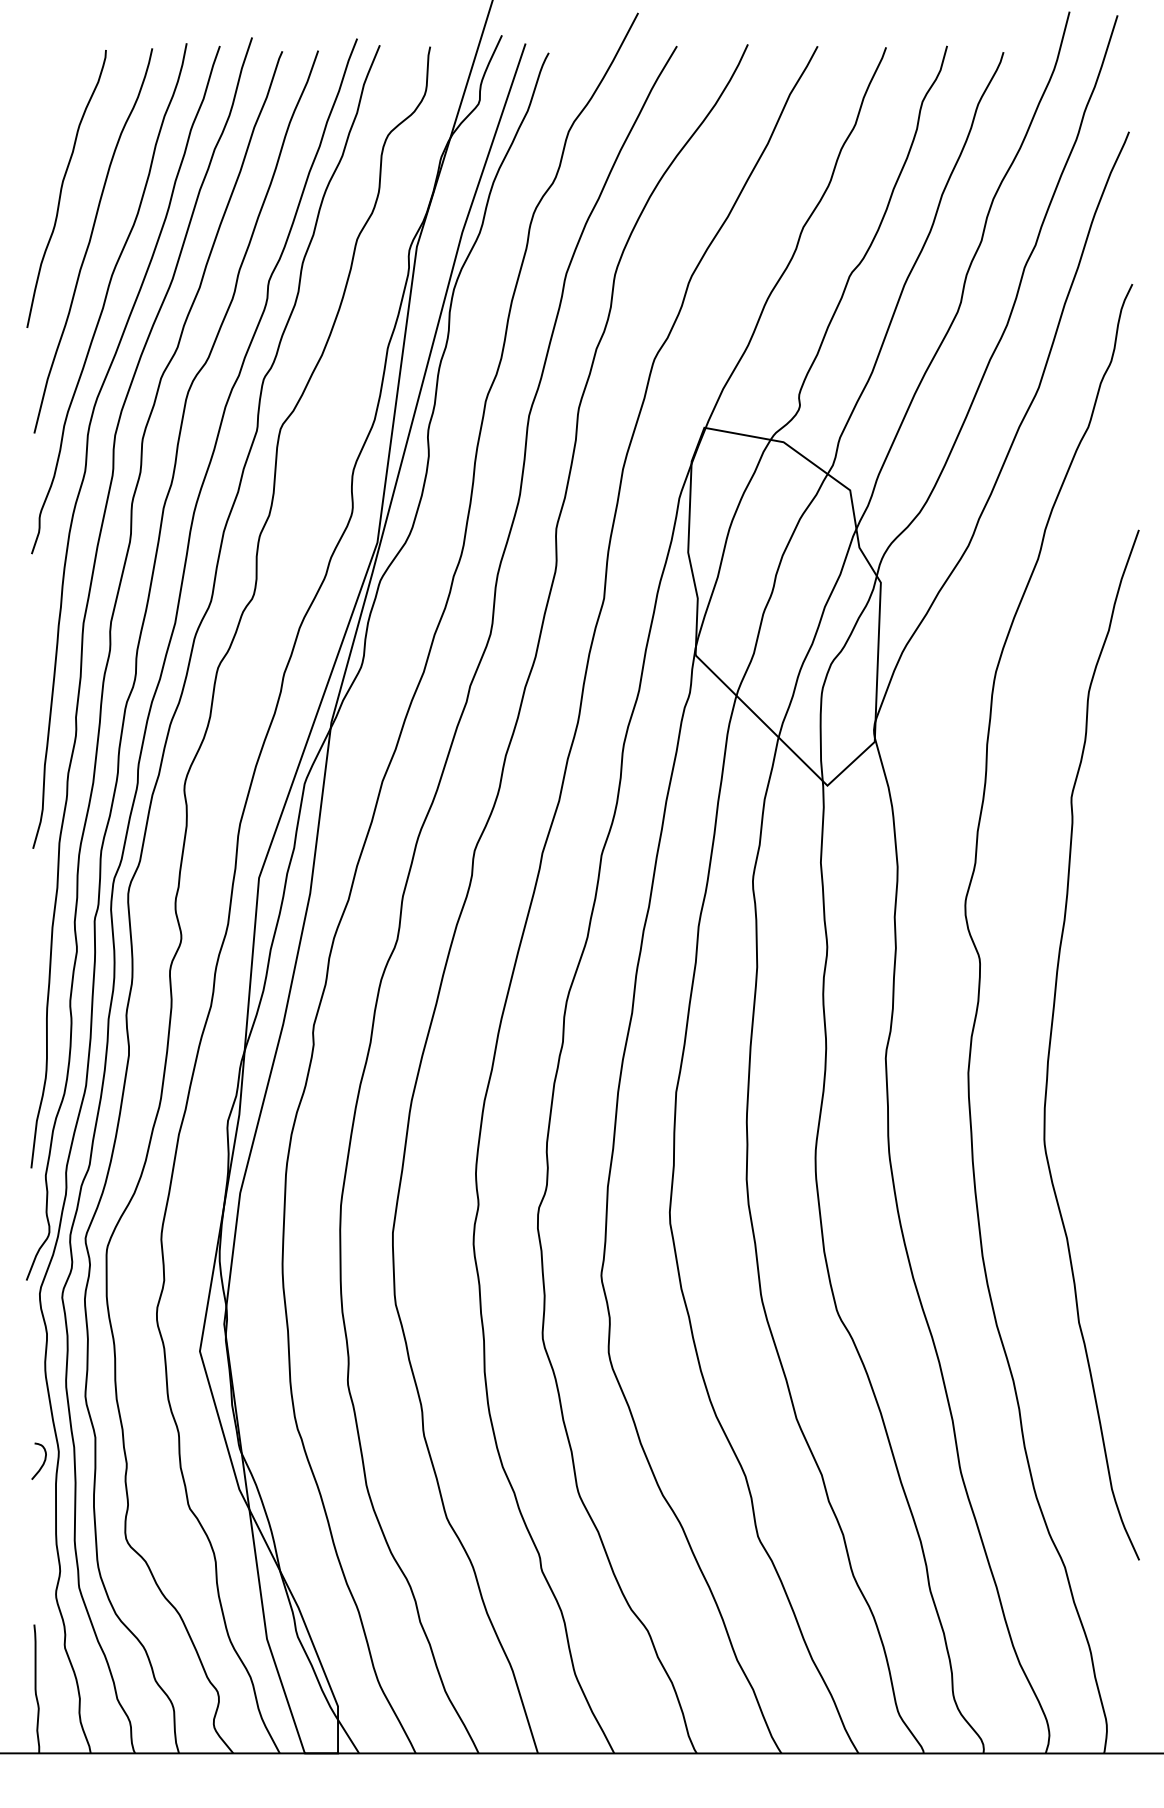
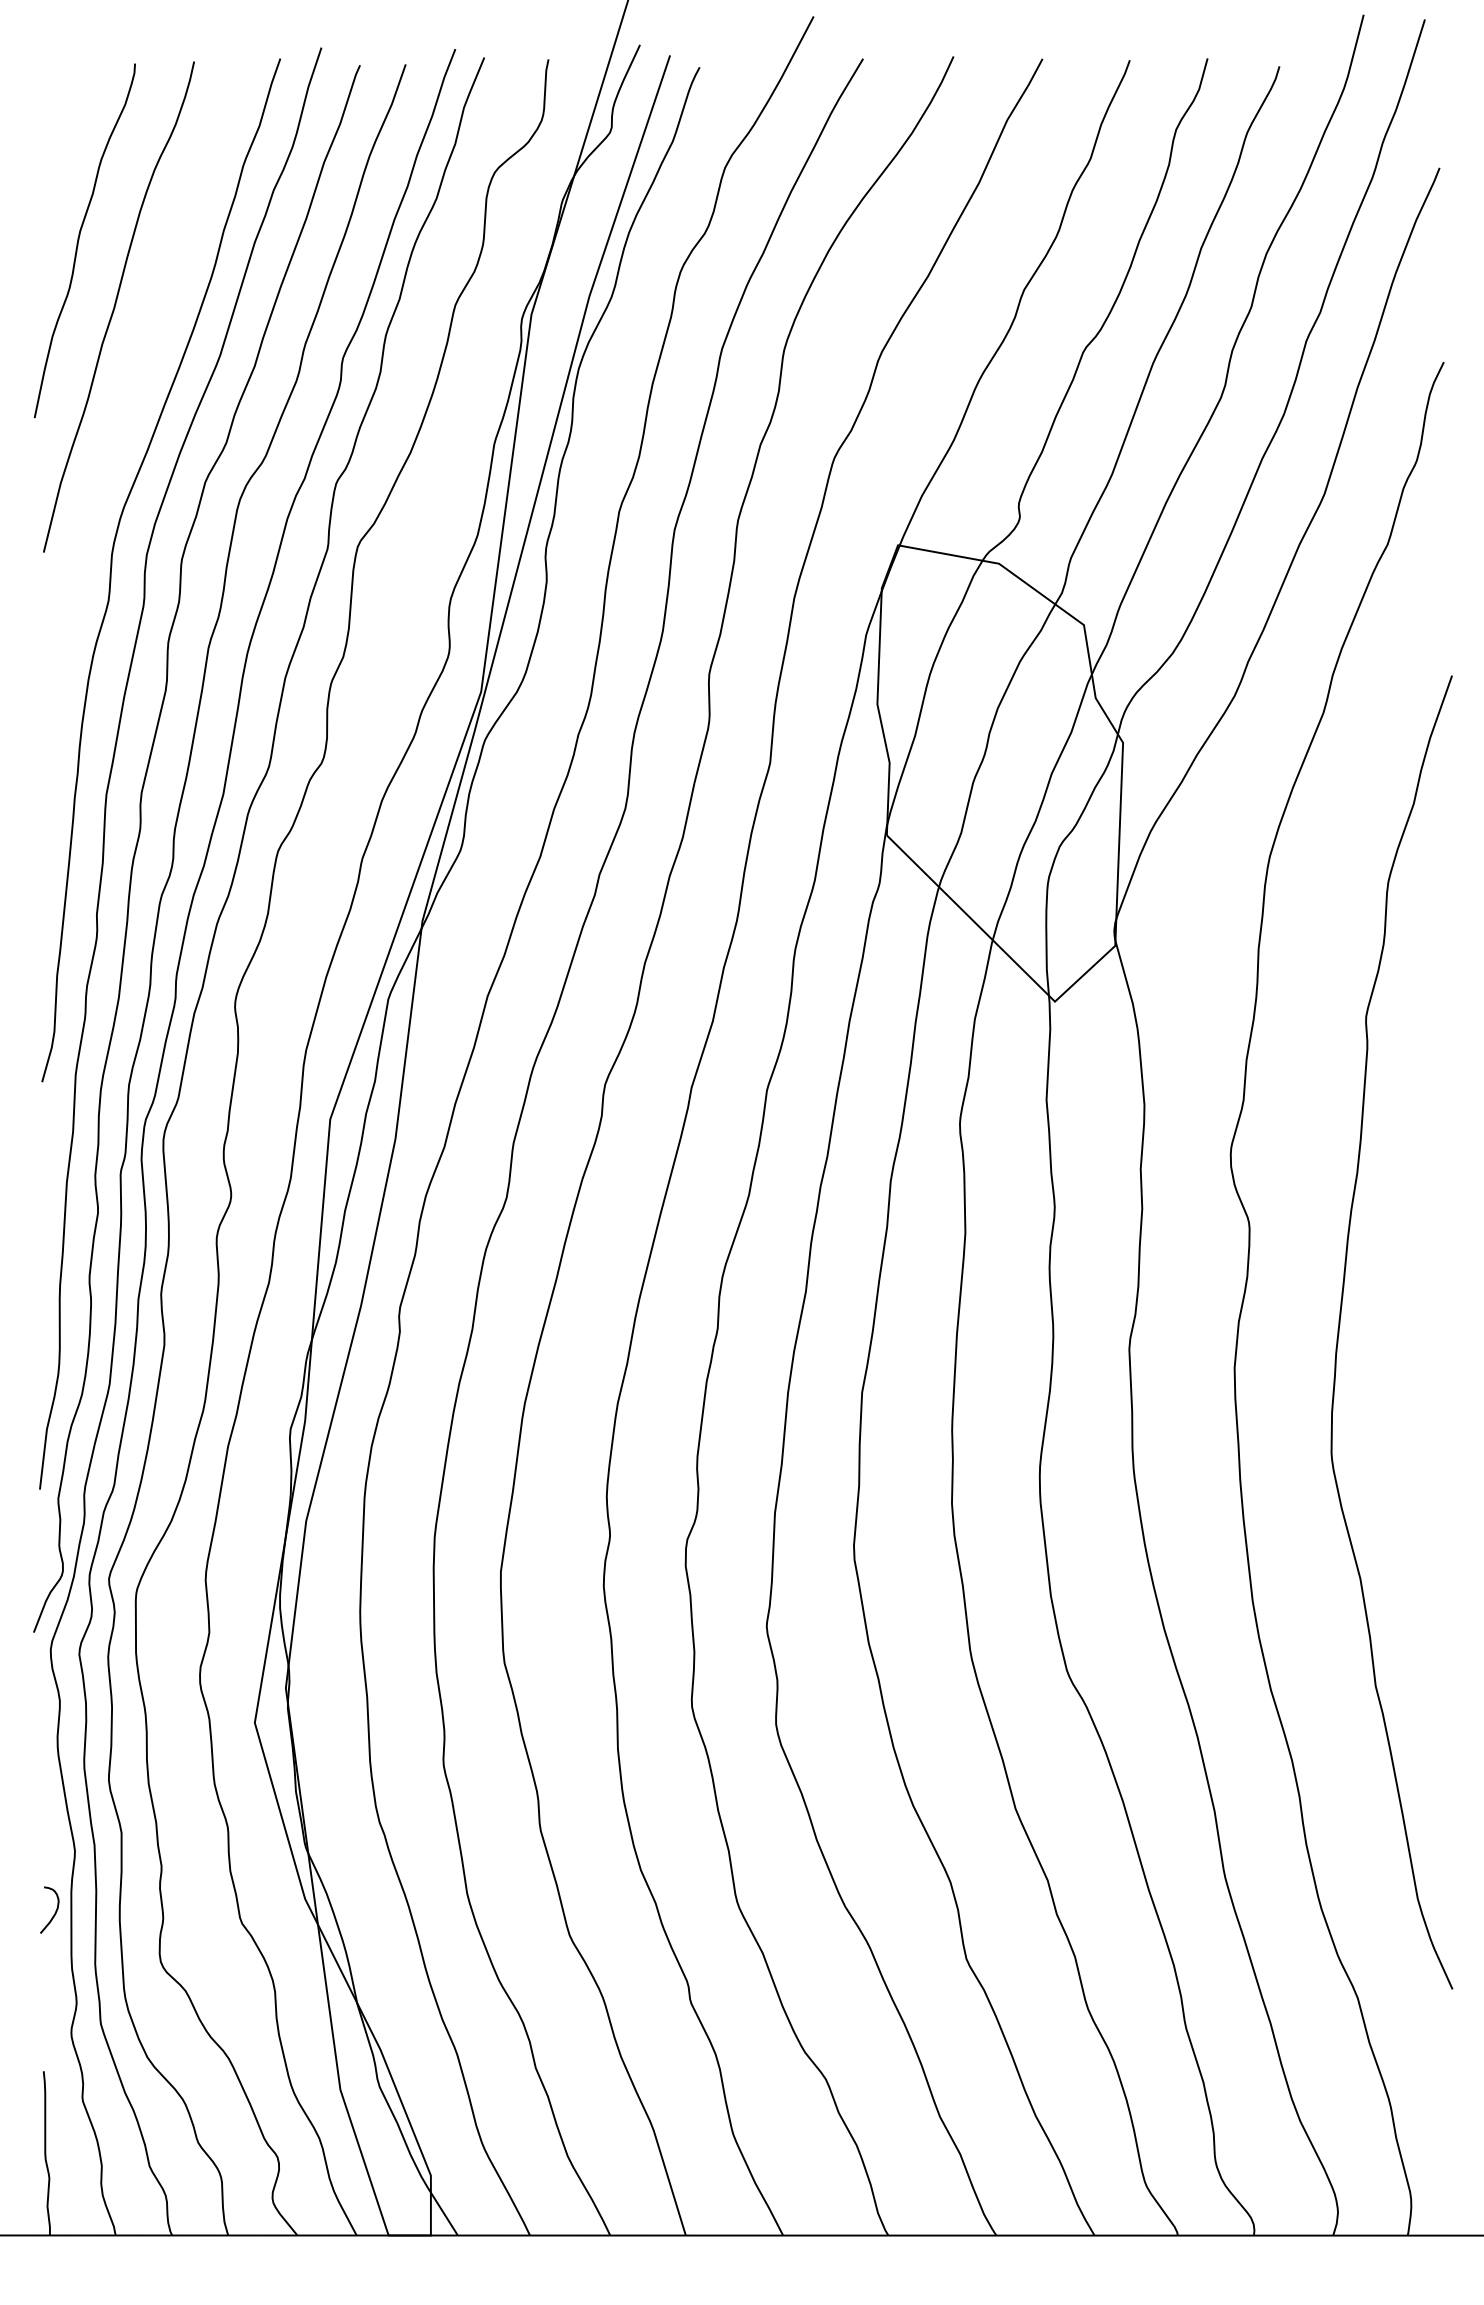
curve: (106, 298) -> (135, 380), removed
curve: (43, 1461) -> (55, 1910), moved

